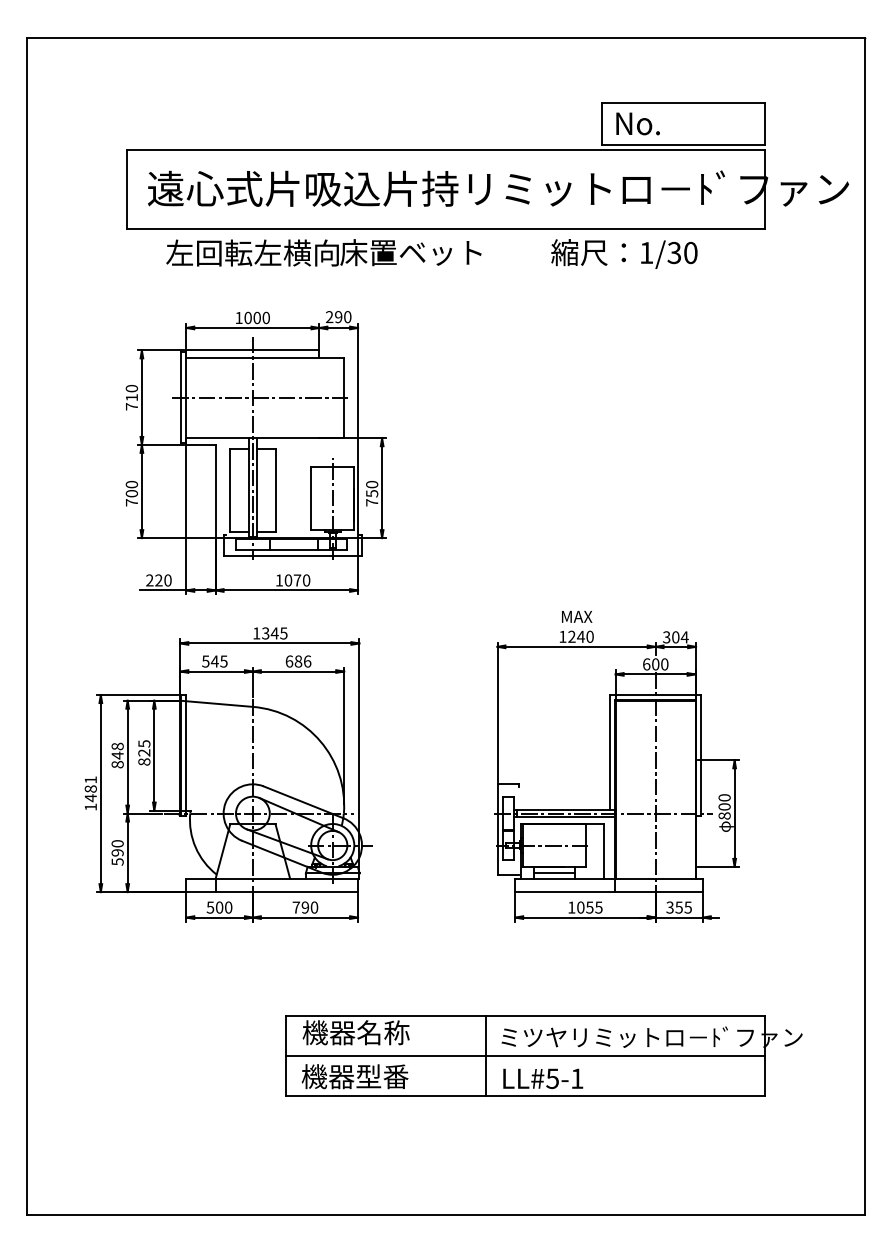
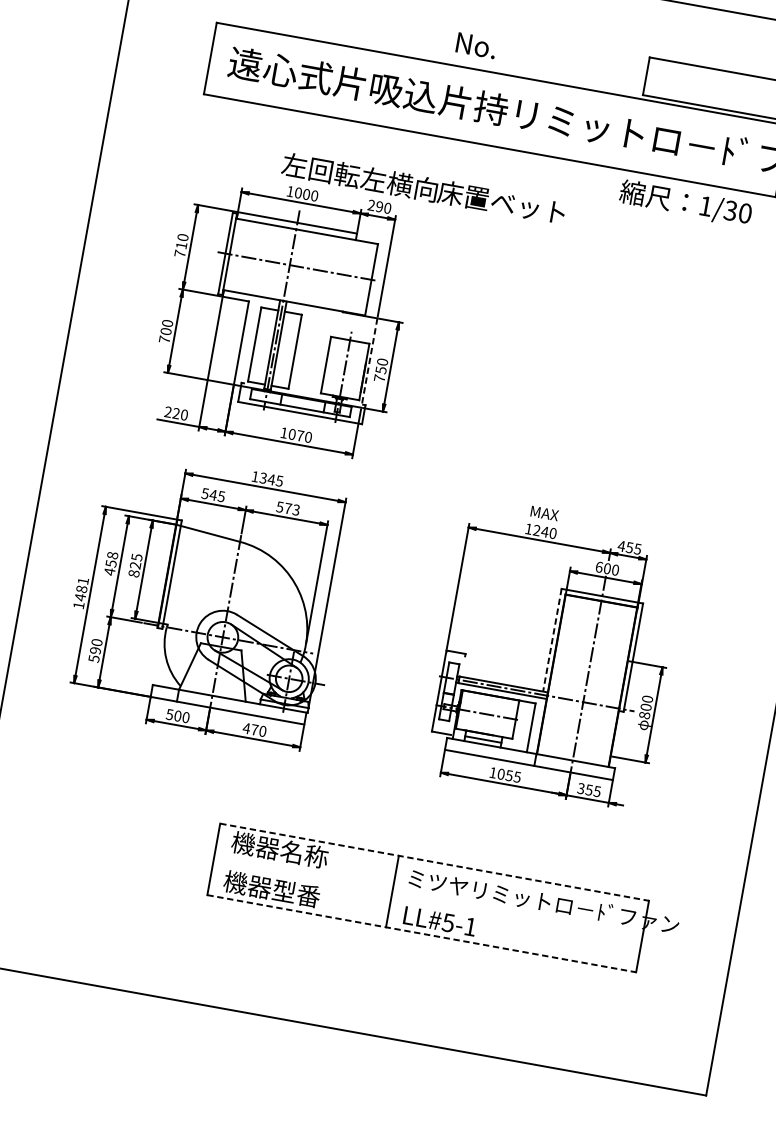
text: (637, 123) -> (475, 45), moved
text: (323, 252) -> (423, 188), moved
text: (624, 253) -> (685, 203), moved
line: (358, 488) -> (369, 363), solid -> dashed
text: (675, 637) -> (629, 547), 304 -> 455
text: (298, 661) -> (288, 508), 686 -> 573
line: (610, 753) -> (552, 641), solid -> dashed
text: (117, 759) -> (110, 567), 848 -> 458
text: (300, 907) -> (250, 729), 790 -> 470
line: (525, 1015) -> (434, 861), solid -> dashed
line: (525, 1055) -> (427, 897), removed
line: (525, 1095) -> (421, 933), solid -> dashed

